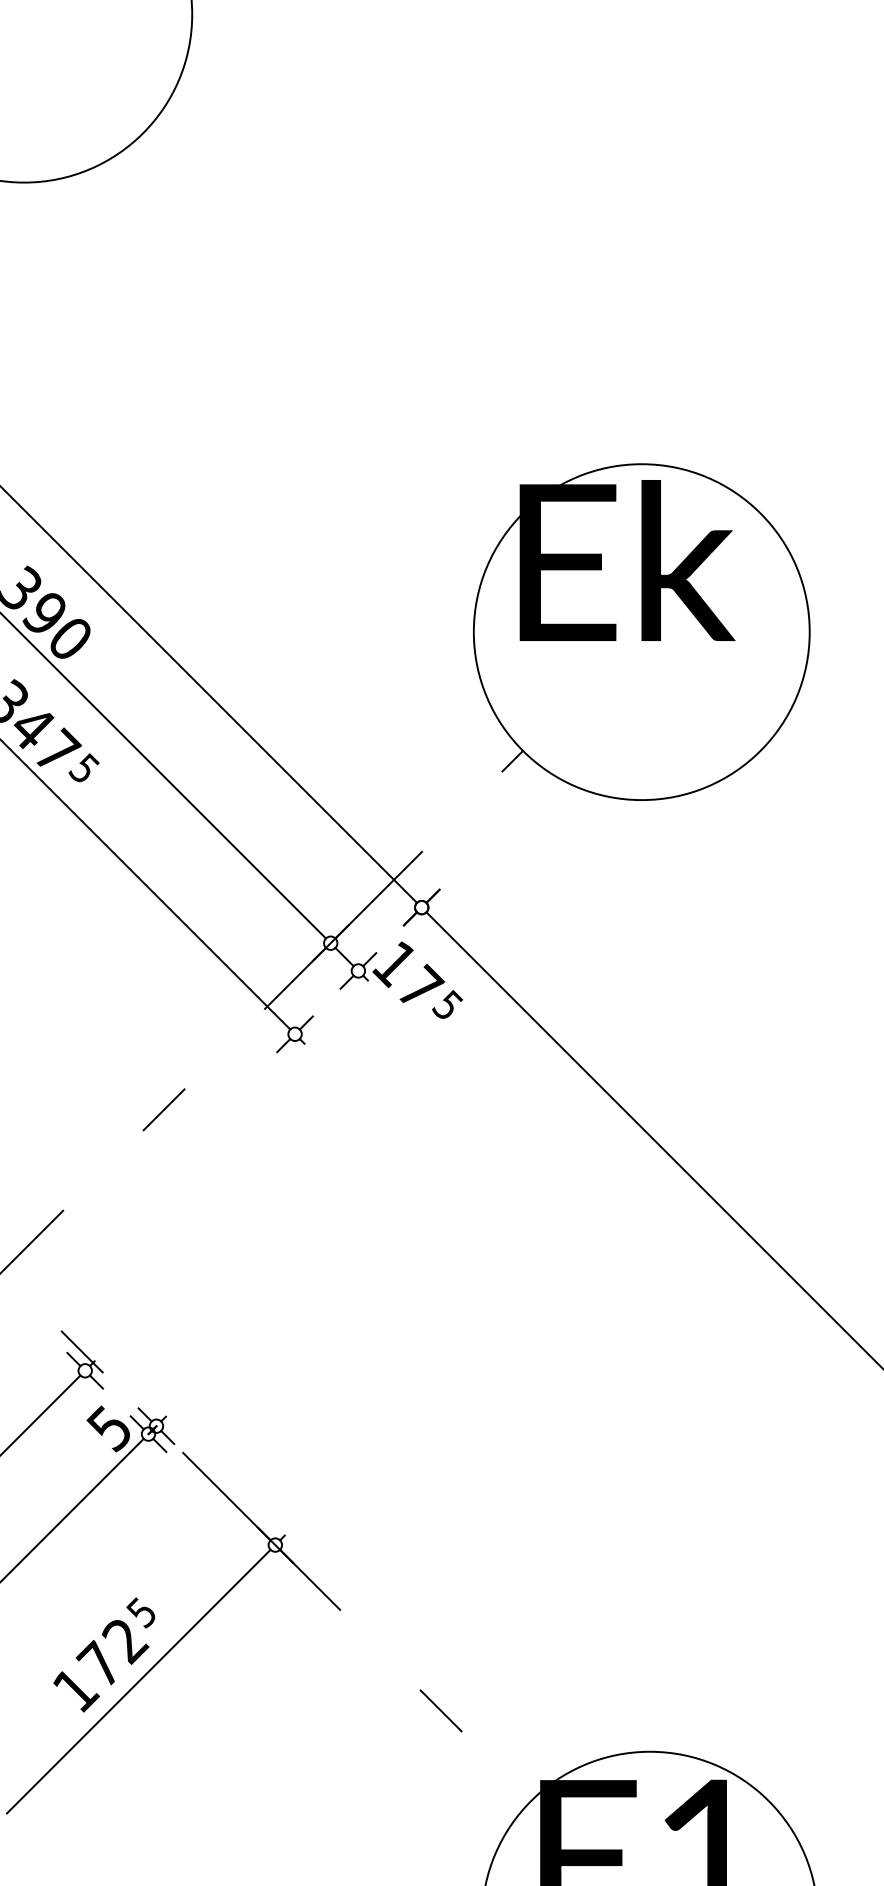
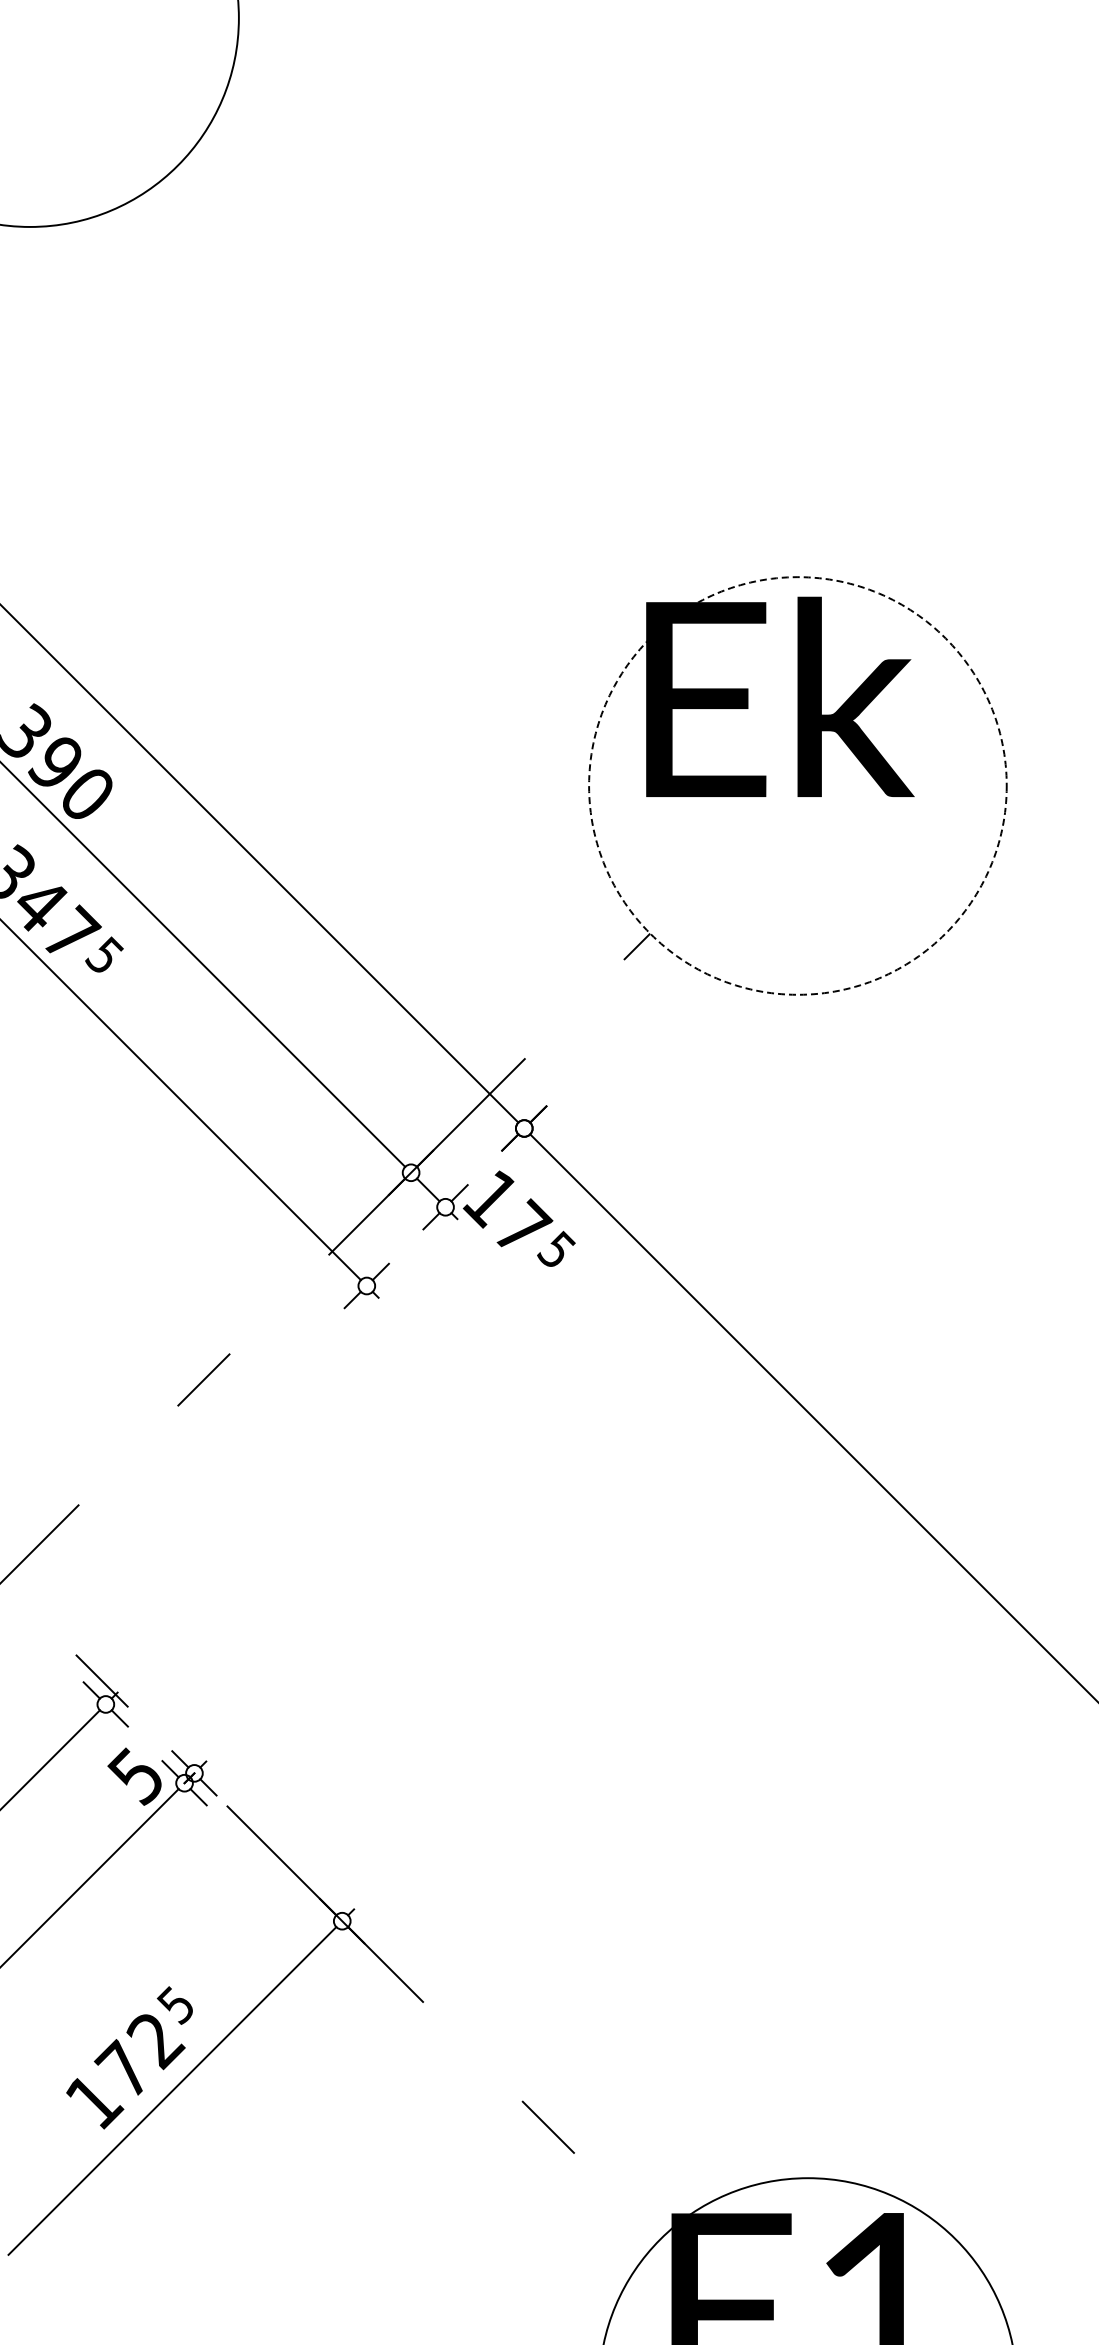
circle: (641, 631) -> (797, 785), solid -> dashed

